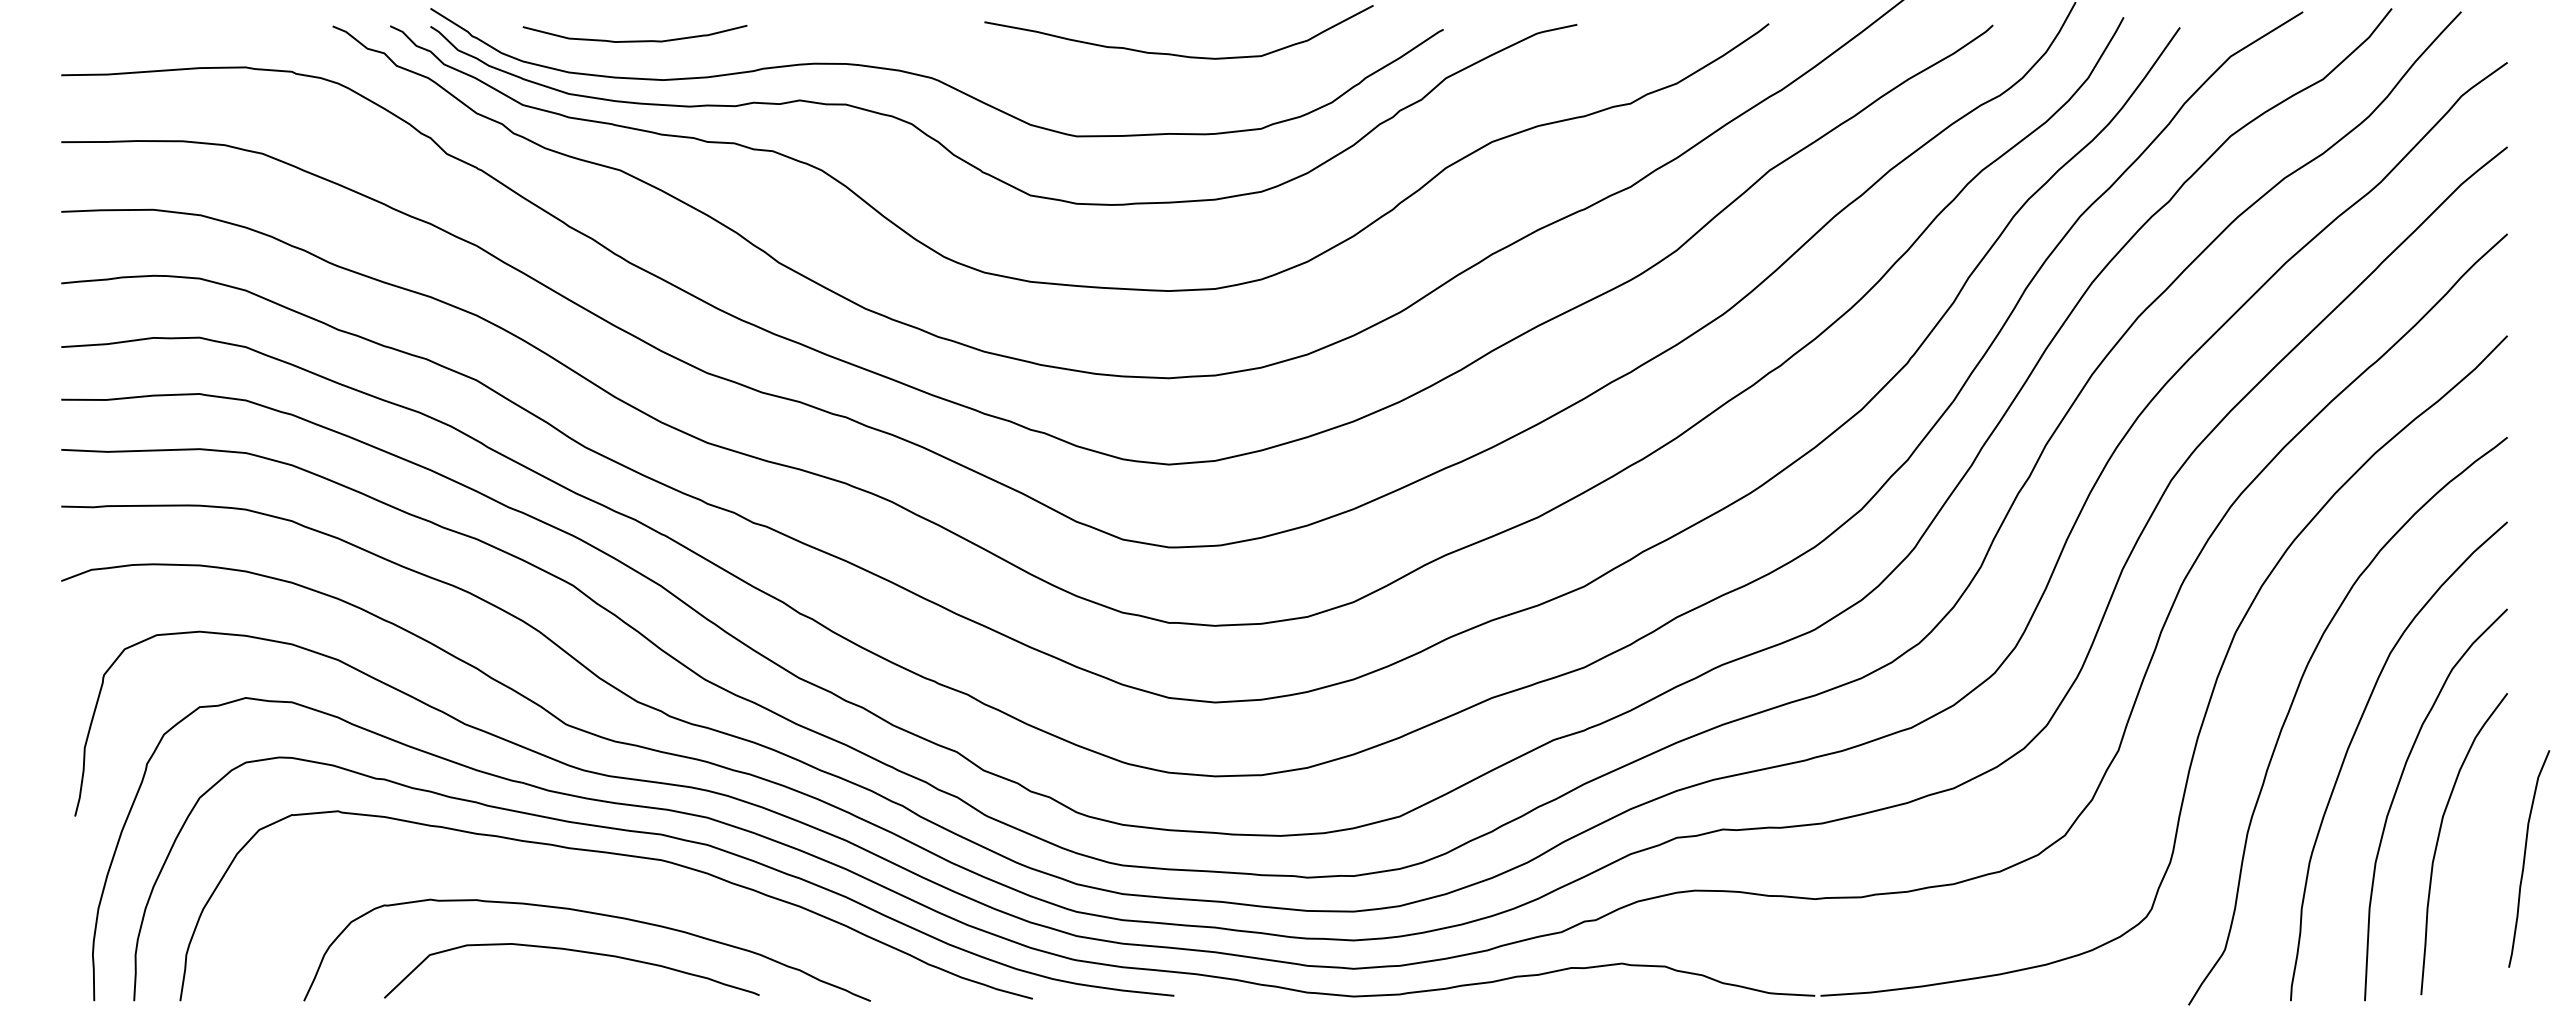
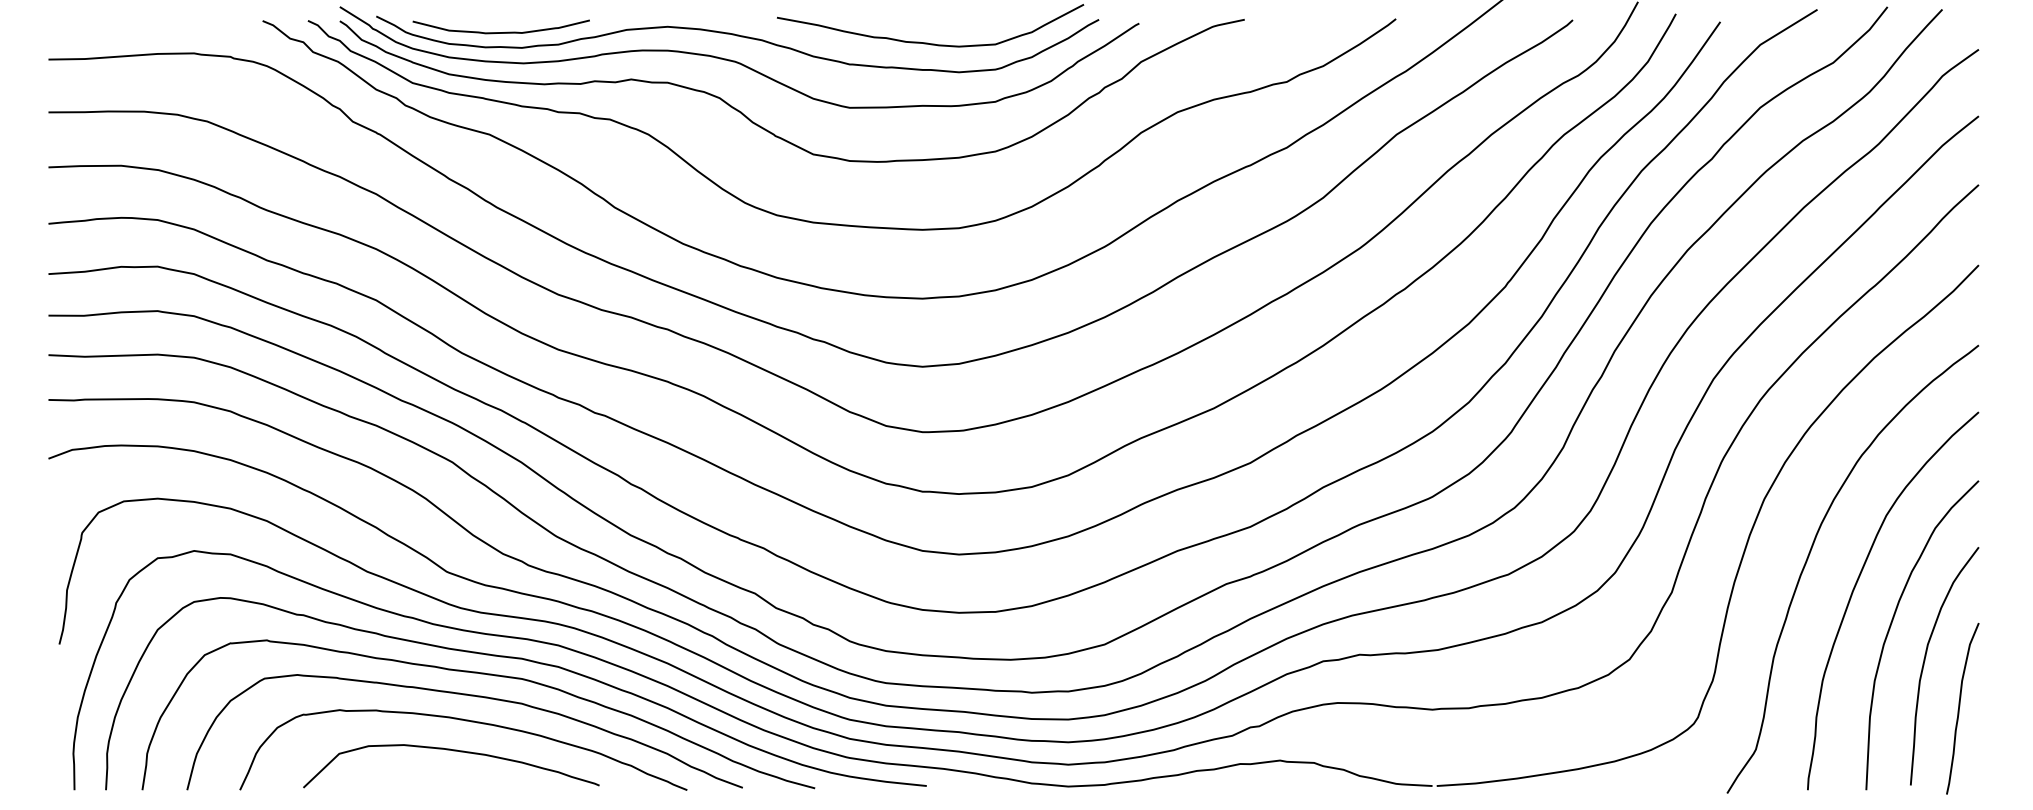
curve: (937, 46) -> (739, 36), added
curve: (2525, 858) -> (1959, 708), moved
curve: (591, 881) -> (466, 695), added

